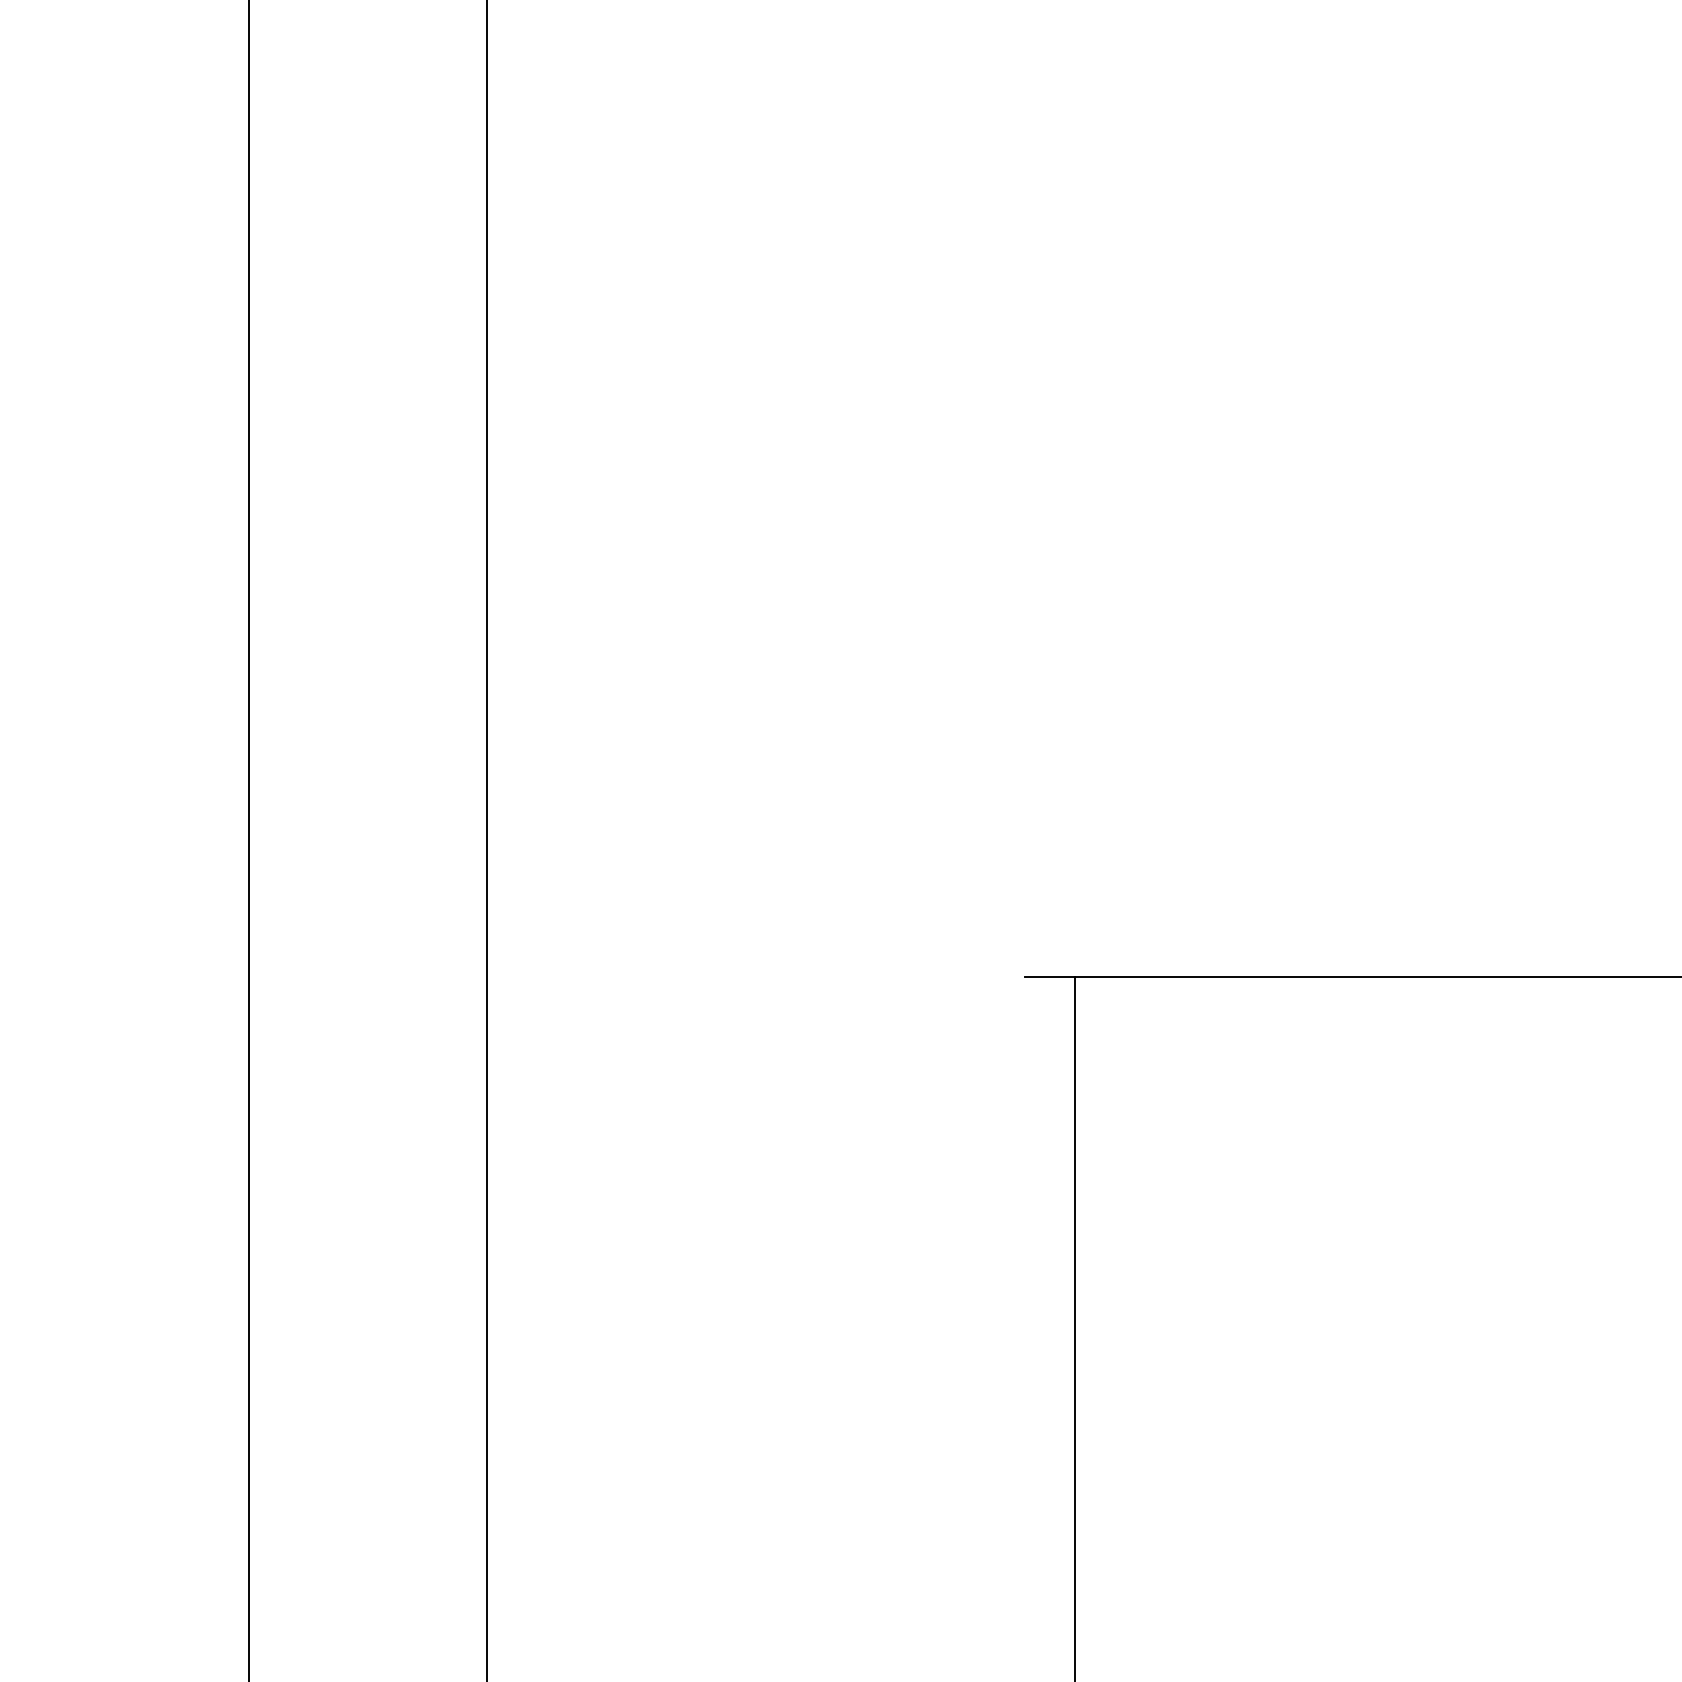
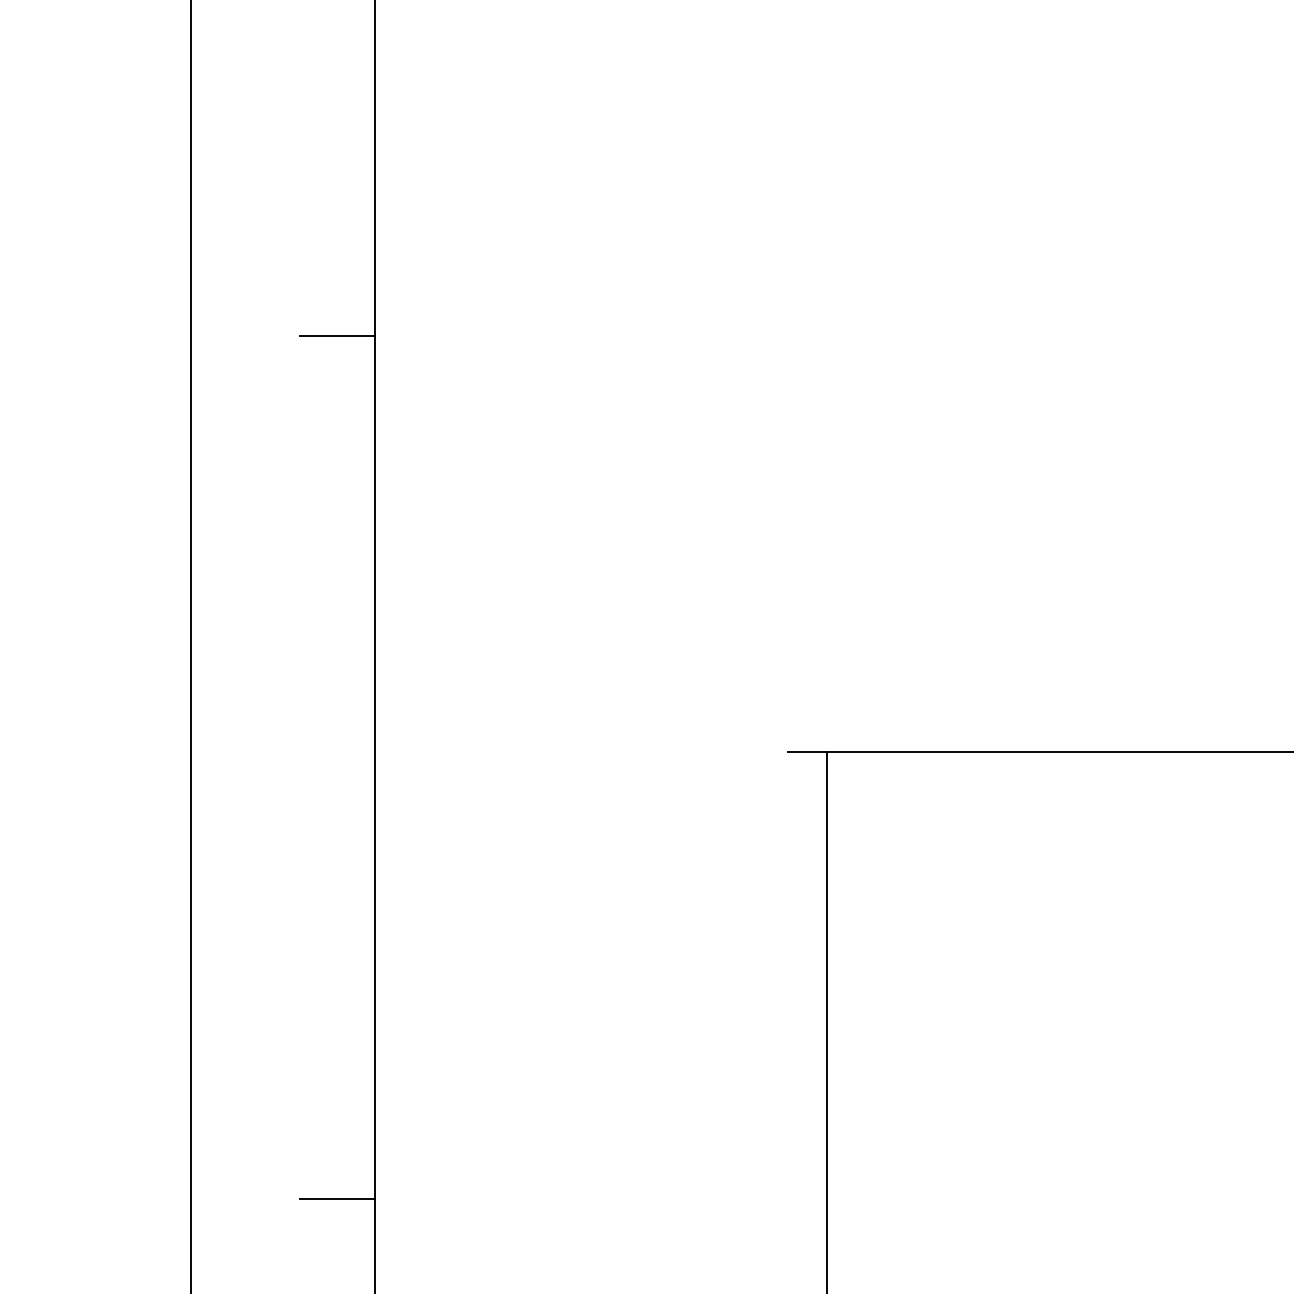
line: (438, 437) -> (337, 336), added
line: (438, 1557) -> (337, 1198), added

